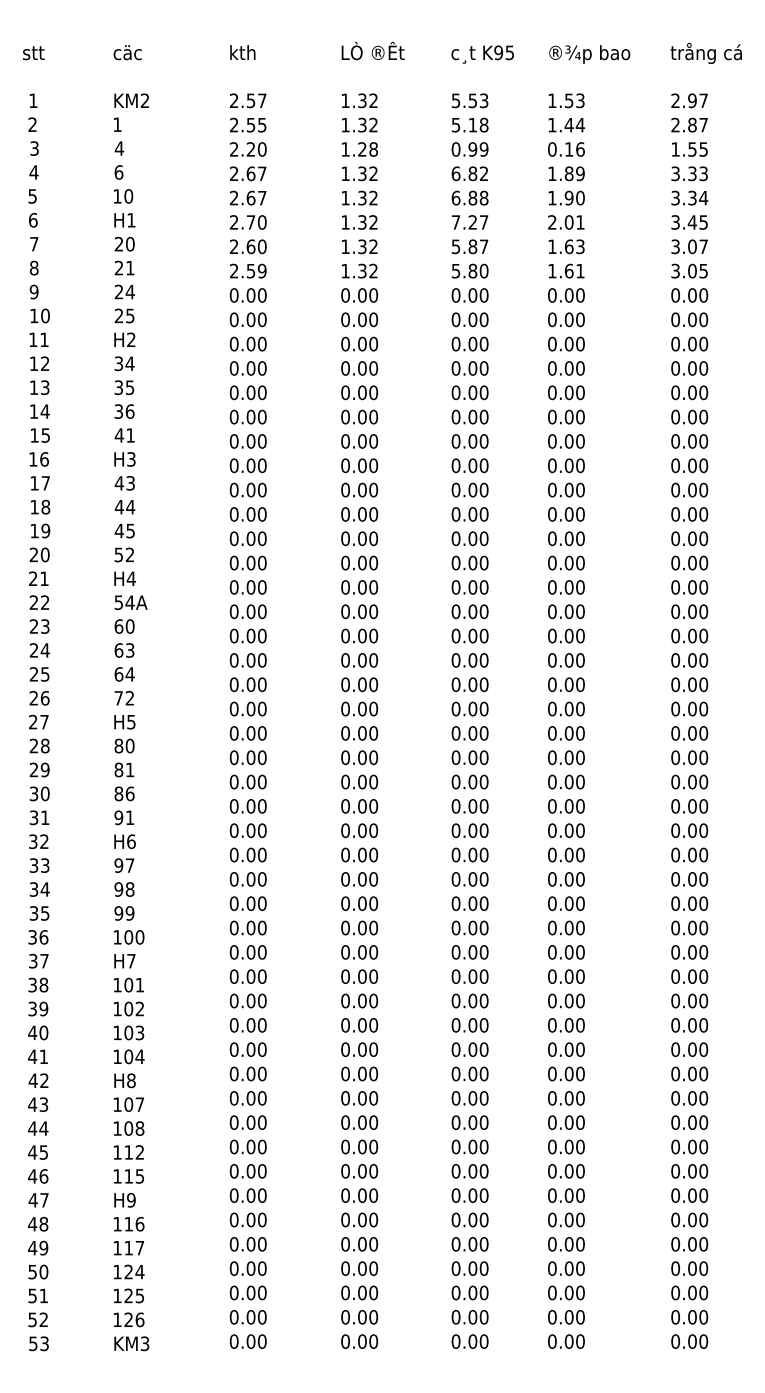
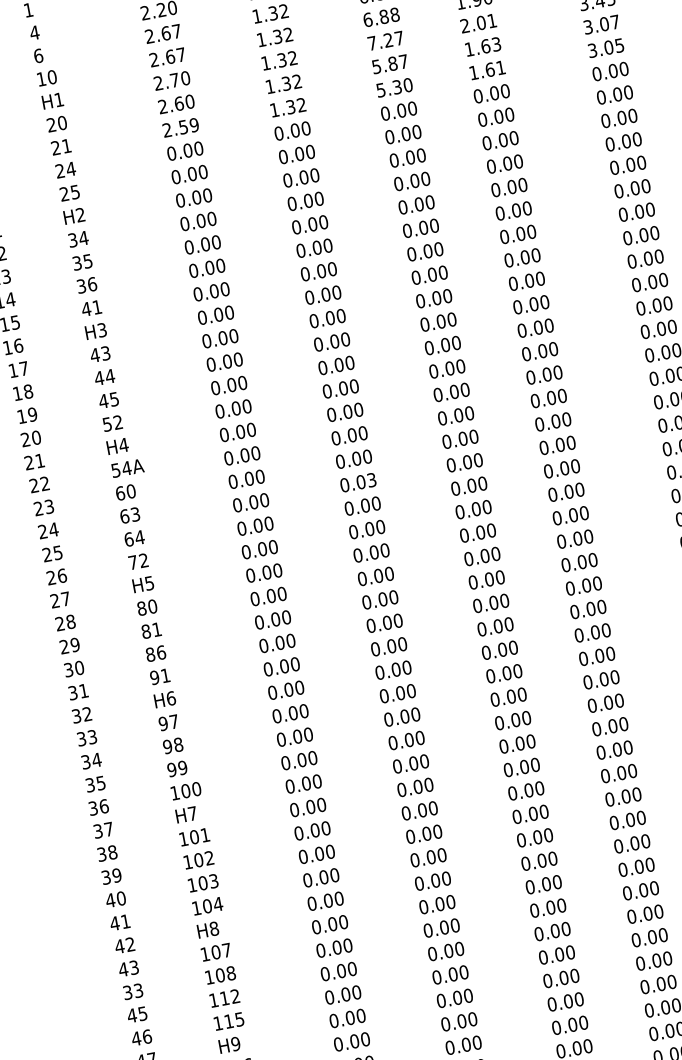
text: (472, 270) -> (396, 86), 5.80 -> 5.30
text: (373, 660) -> (371, 480), 0.00 -> 0.03
text: (38, 1128) -> (133, 991), 44 -> 33

